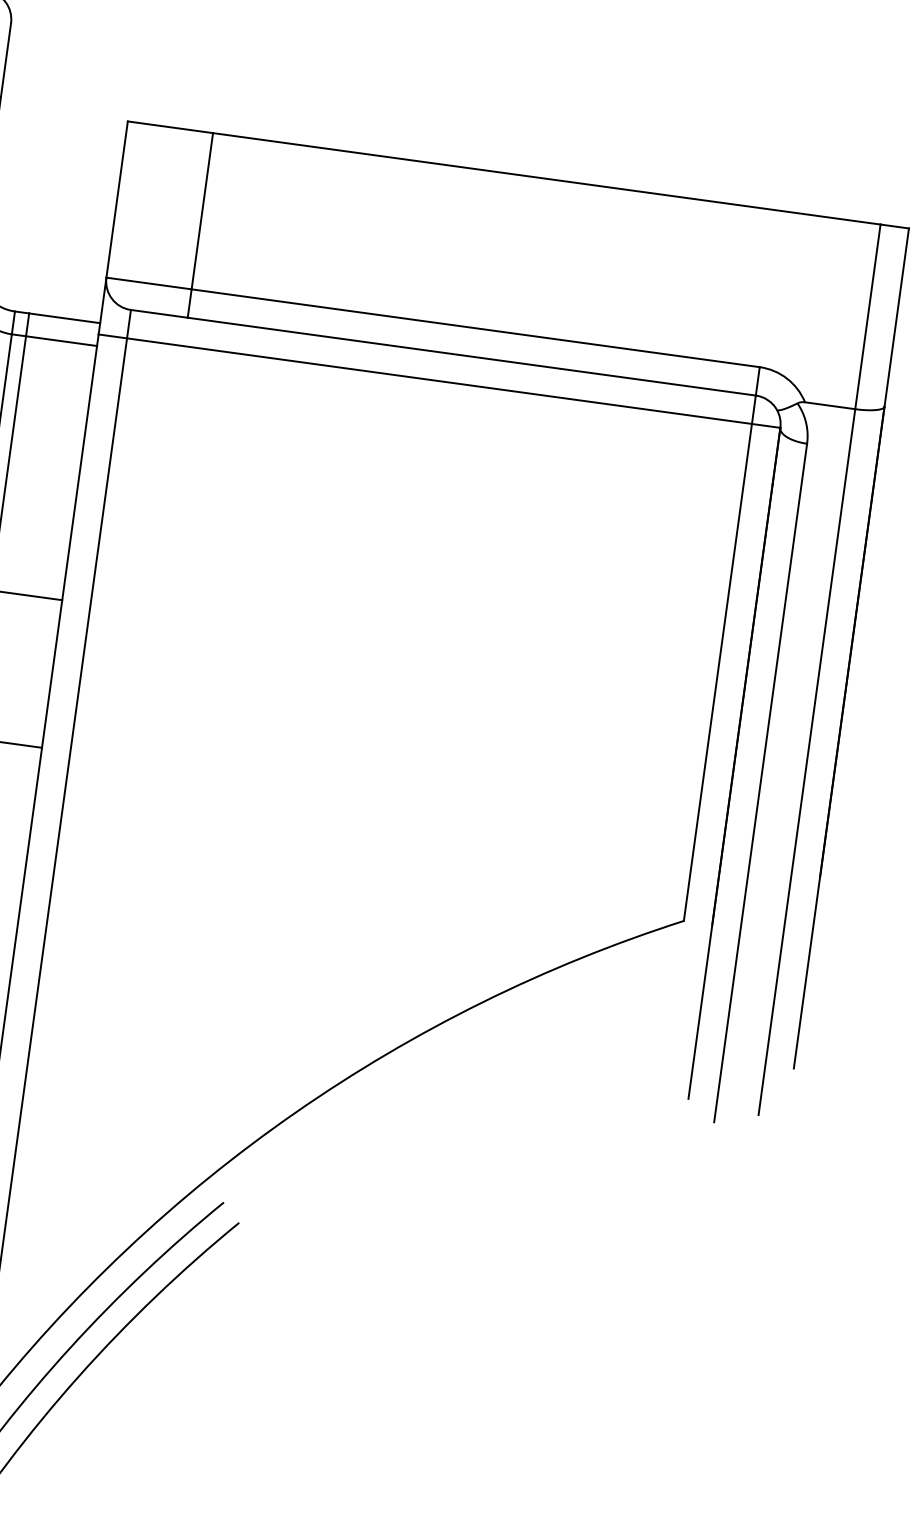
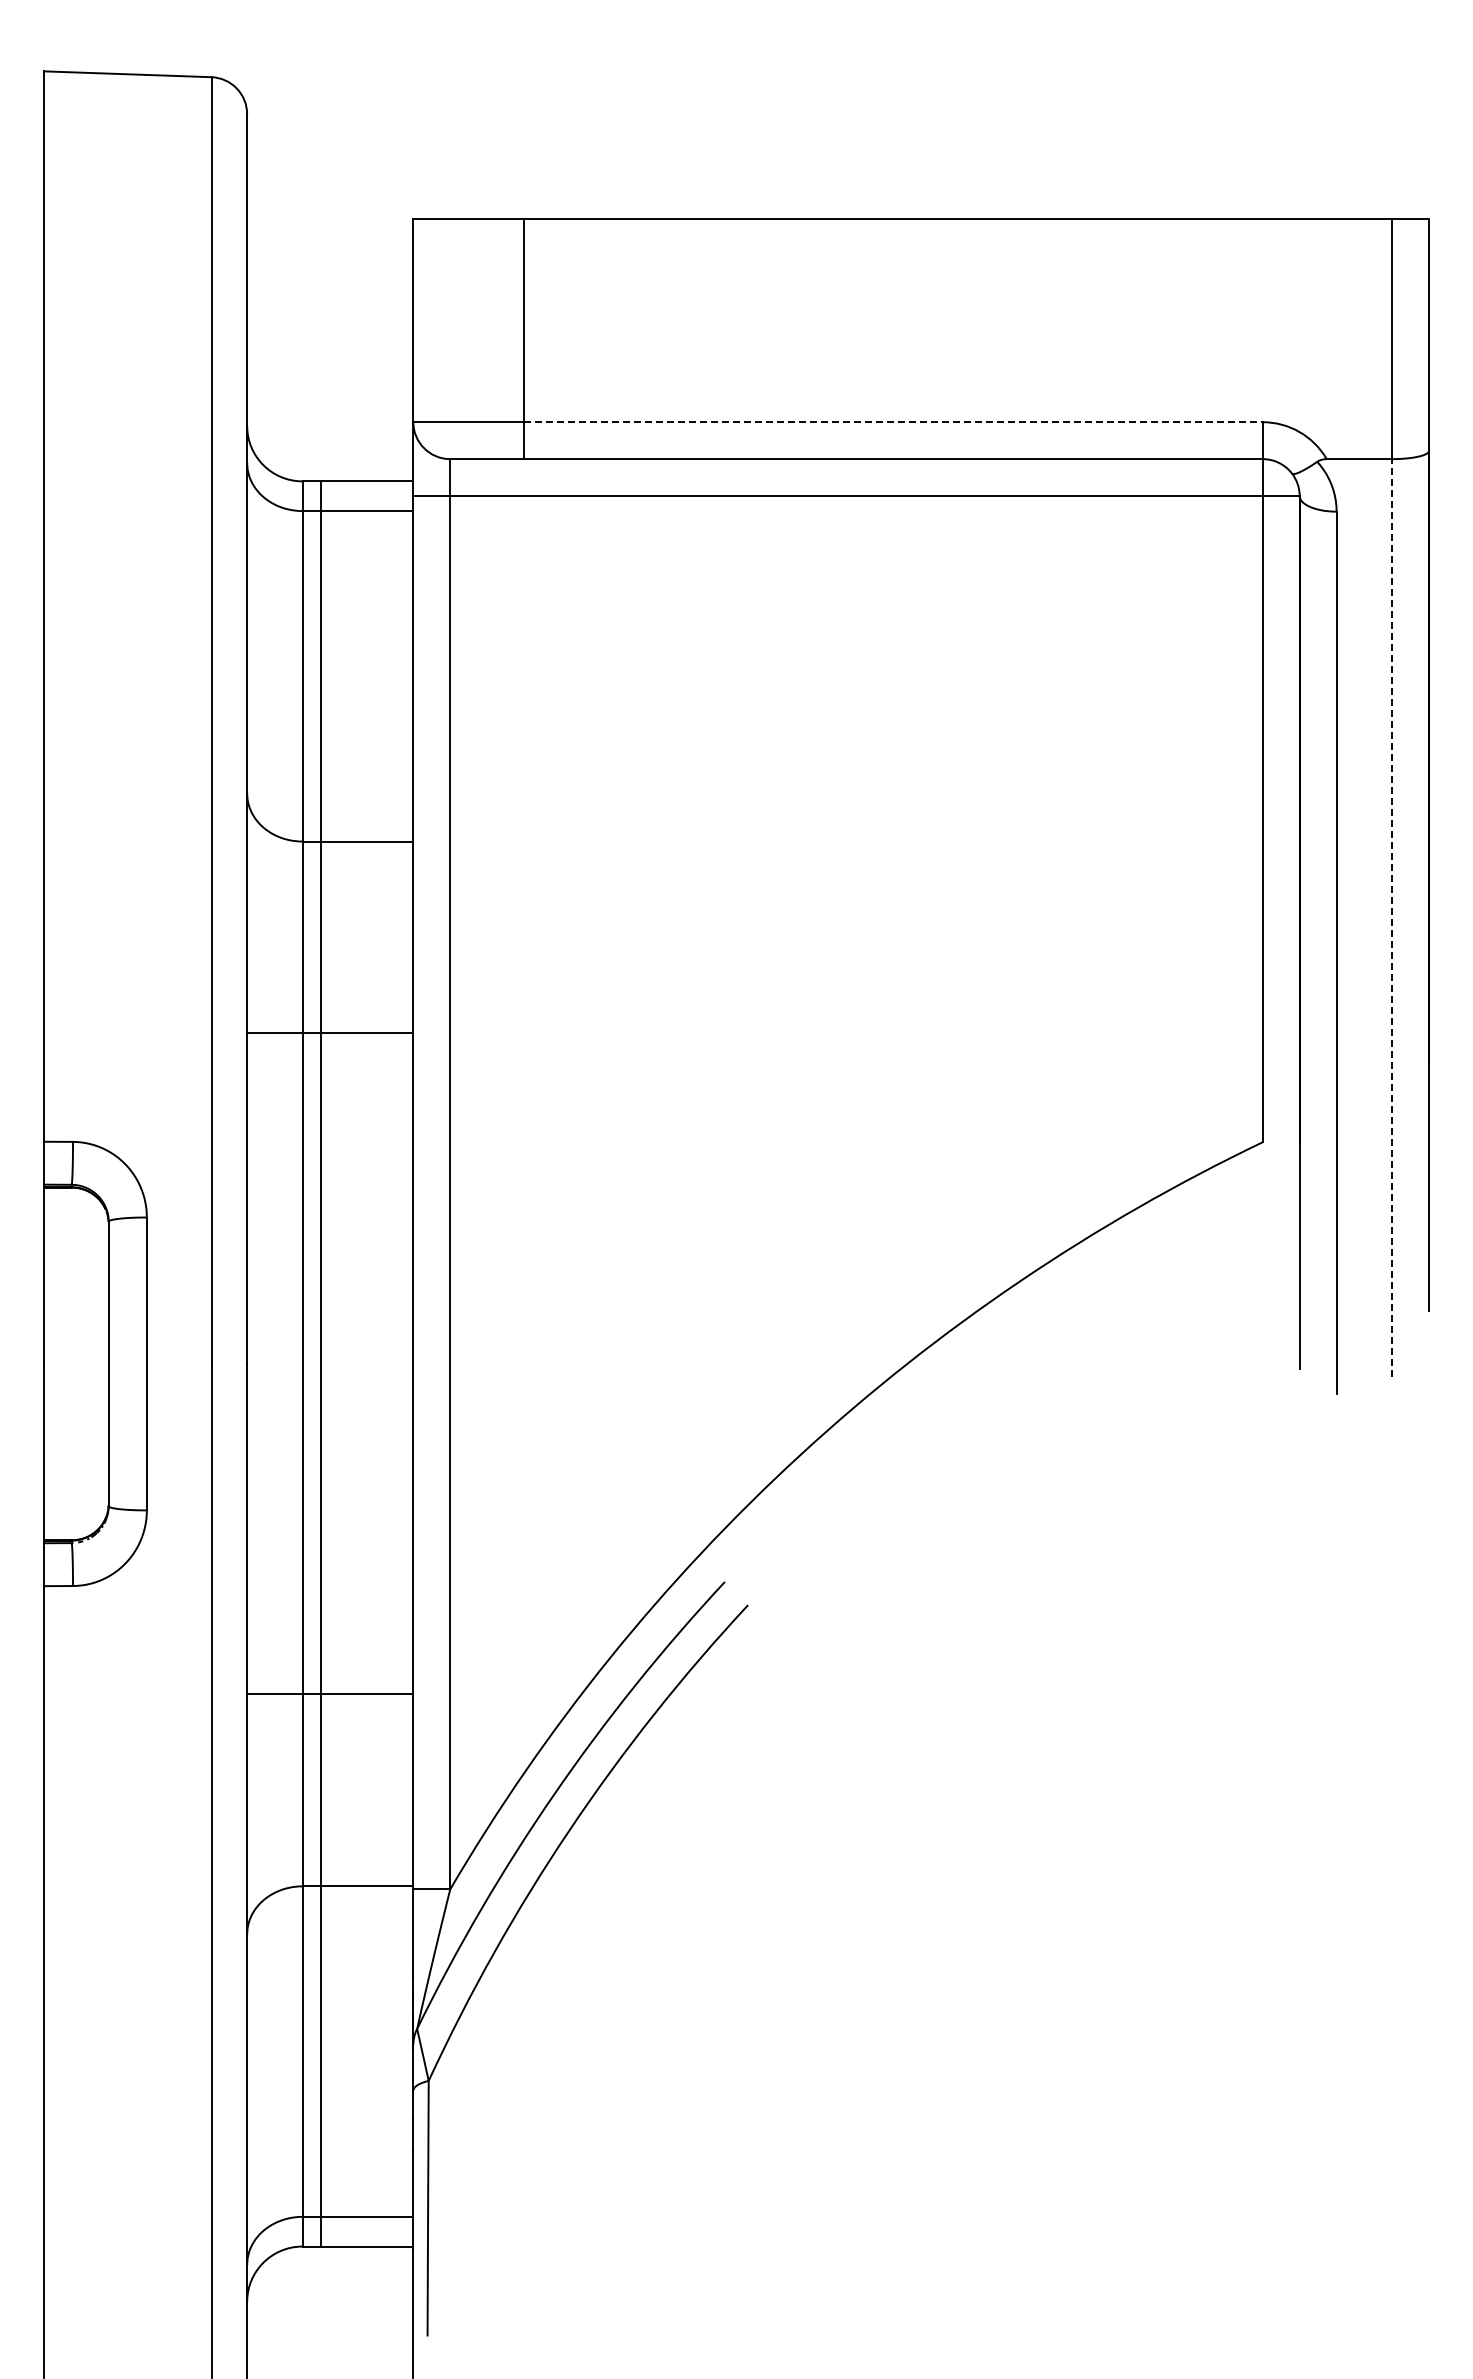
line: (475, 328) -> (893, 422), solid -> dashed
line: (807, 762) -> (1392, 918), solid -> dashed

